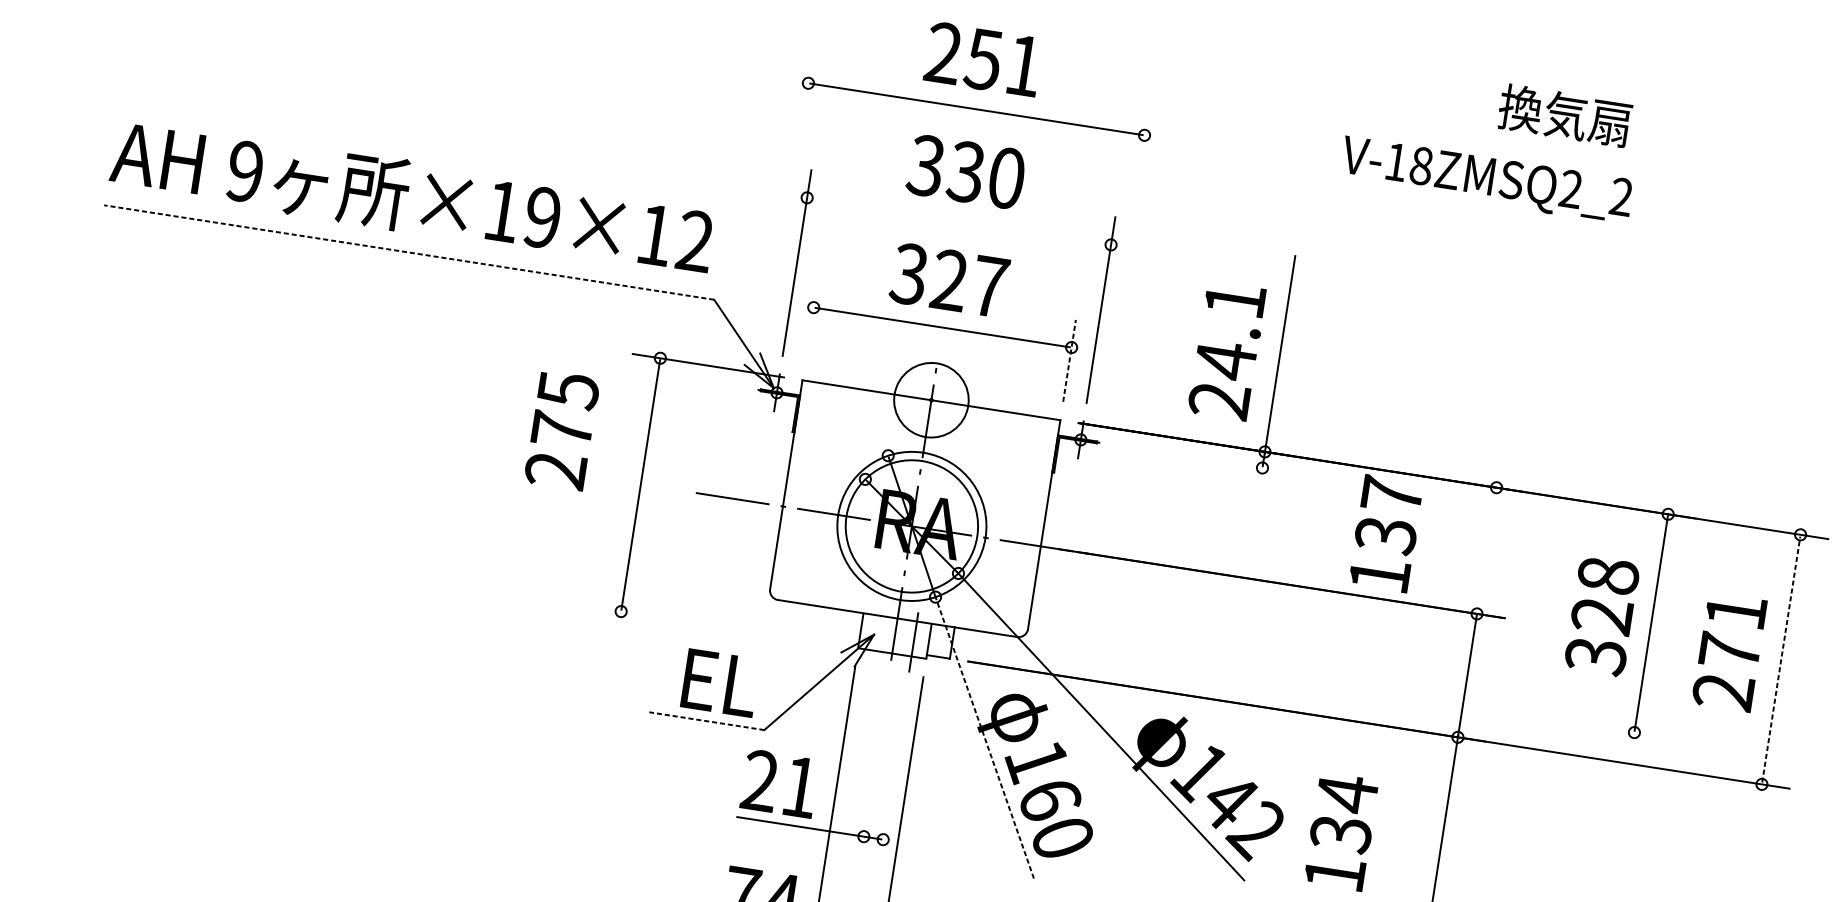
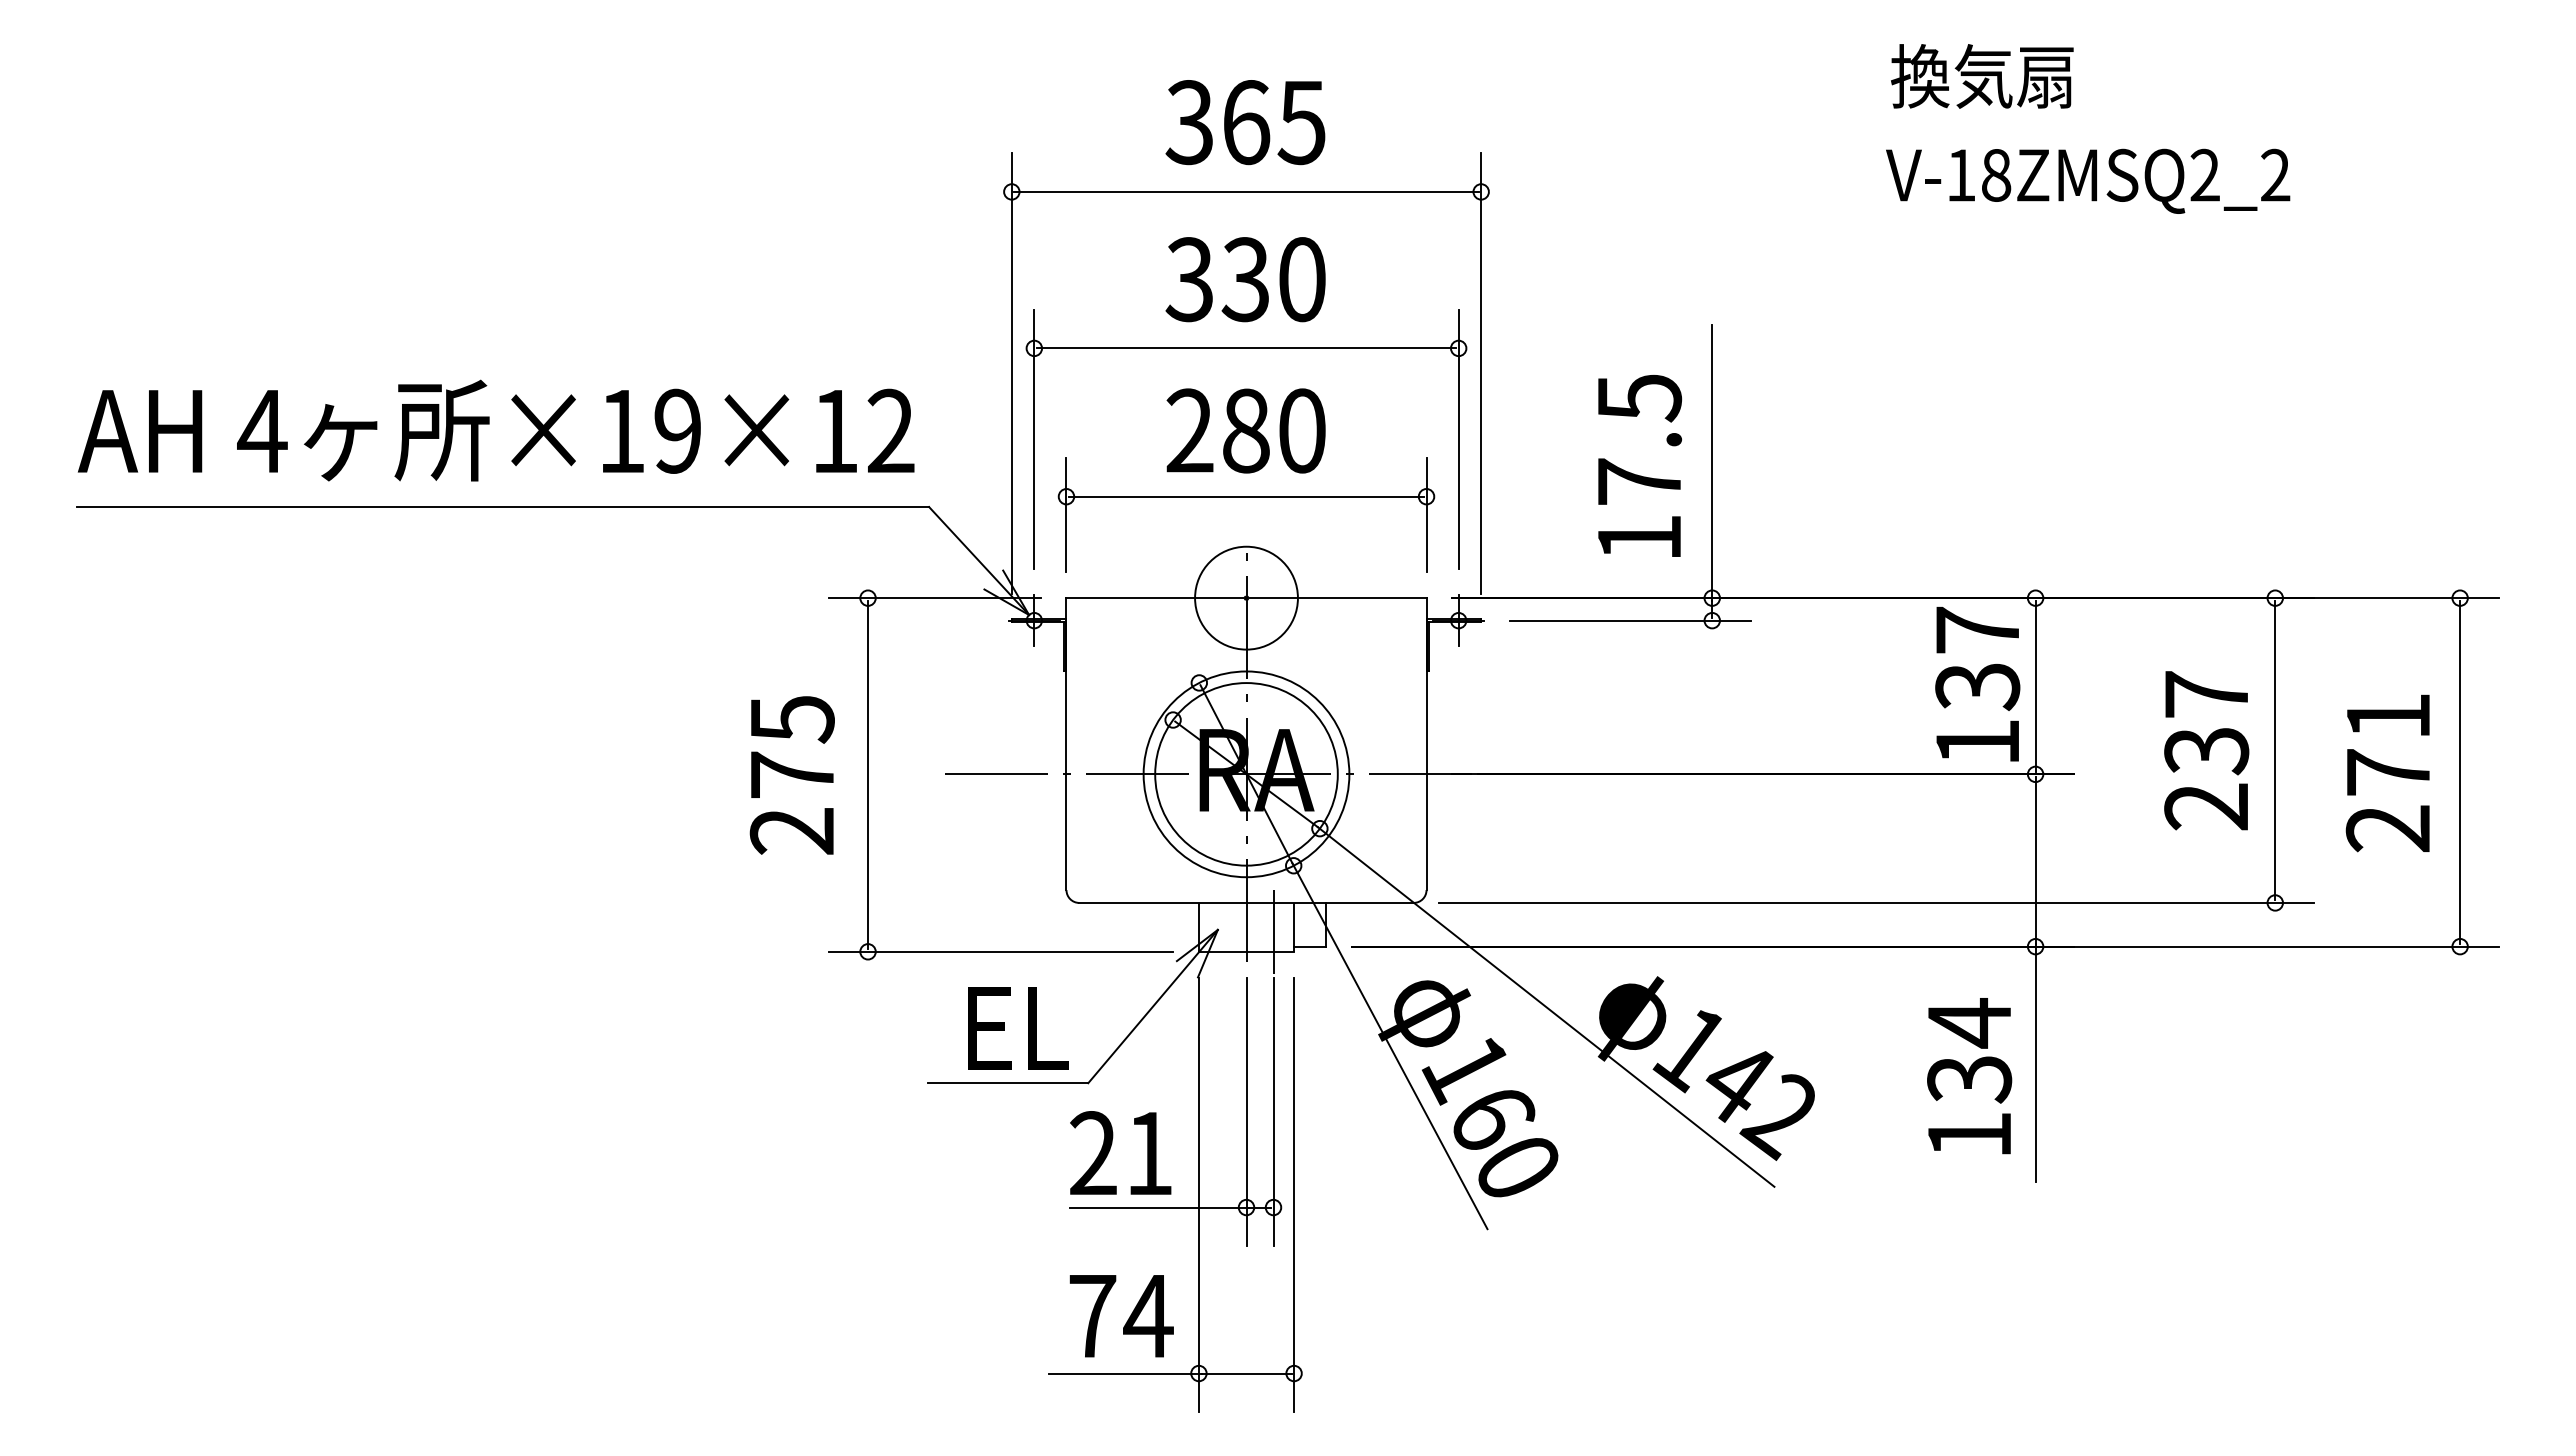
text: (983, 59) -> (1245, 122), 251 -> 365
text: (1565, 115) -> (1982, 76), moved
text: (245, 171) -> (262, 430), 9 -> 4
text: (1486, 179) -> (2088, 180), moved
line: (788, 213) -> (1011, 373), added
line: (959, 221) -> (1246, 348), added
line: (409, 252) -> (503, 506), dashed -> solid
line: (1124, 265) -> (1481, 373), added
text: (949, 280) -> (1245, 430), 327 -> 280
line: (811, 321) -> (1066, 515), added
text: (1227, 350) -> (1639, 467), 24.1 -> 17.5
line: (1069, 360) -> (1426, 514), dashed -> solid
text: (561, 430) -> (791, 775), moved
line: (1203, 458) -> (1630, 620), added
text: (1385, 533) -> (1977, 684), moved
line: (1486, 550) -> (2035, 685), added
text: (1601, 616) -> (2206, 751), 328 -> 237
line: (716, 626) -> (1001, 951), added
line: (1781, 659) -> (2460, 772), dashed -> solid
line: (1348, 688) -> (1876, 902), added
line: (706, 721) -> (1007, 1083), dashed -> solid
line: (984, 737) -> (1390, 1046), dashed -> solid
line: (874, 767) -> (1246, 1111), added
line: (893, 770) -> (1273, 1111), added
text: (1341, 832) -> (1969, 1076), moved

